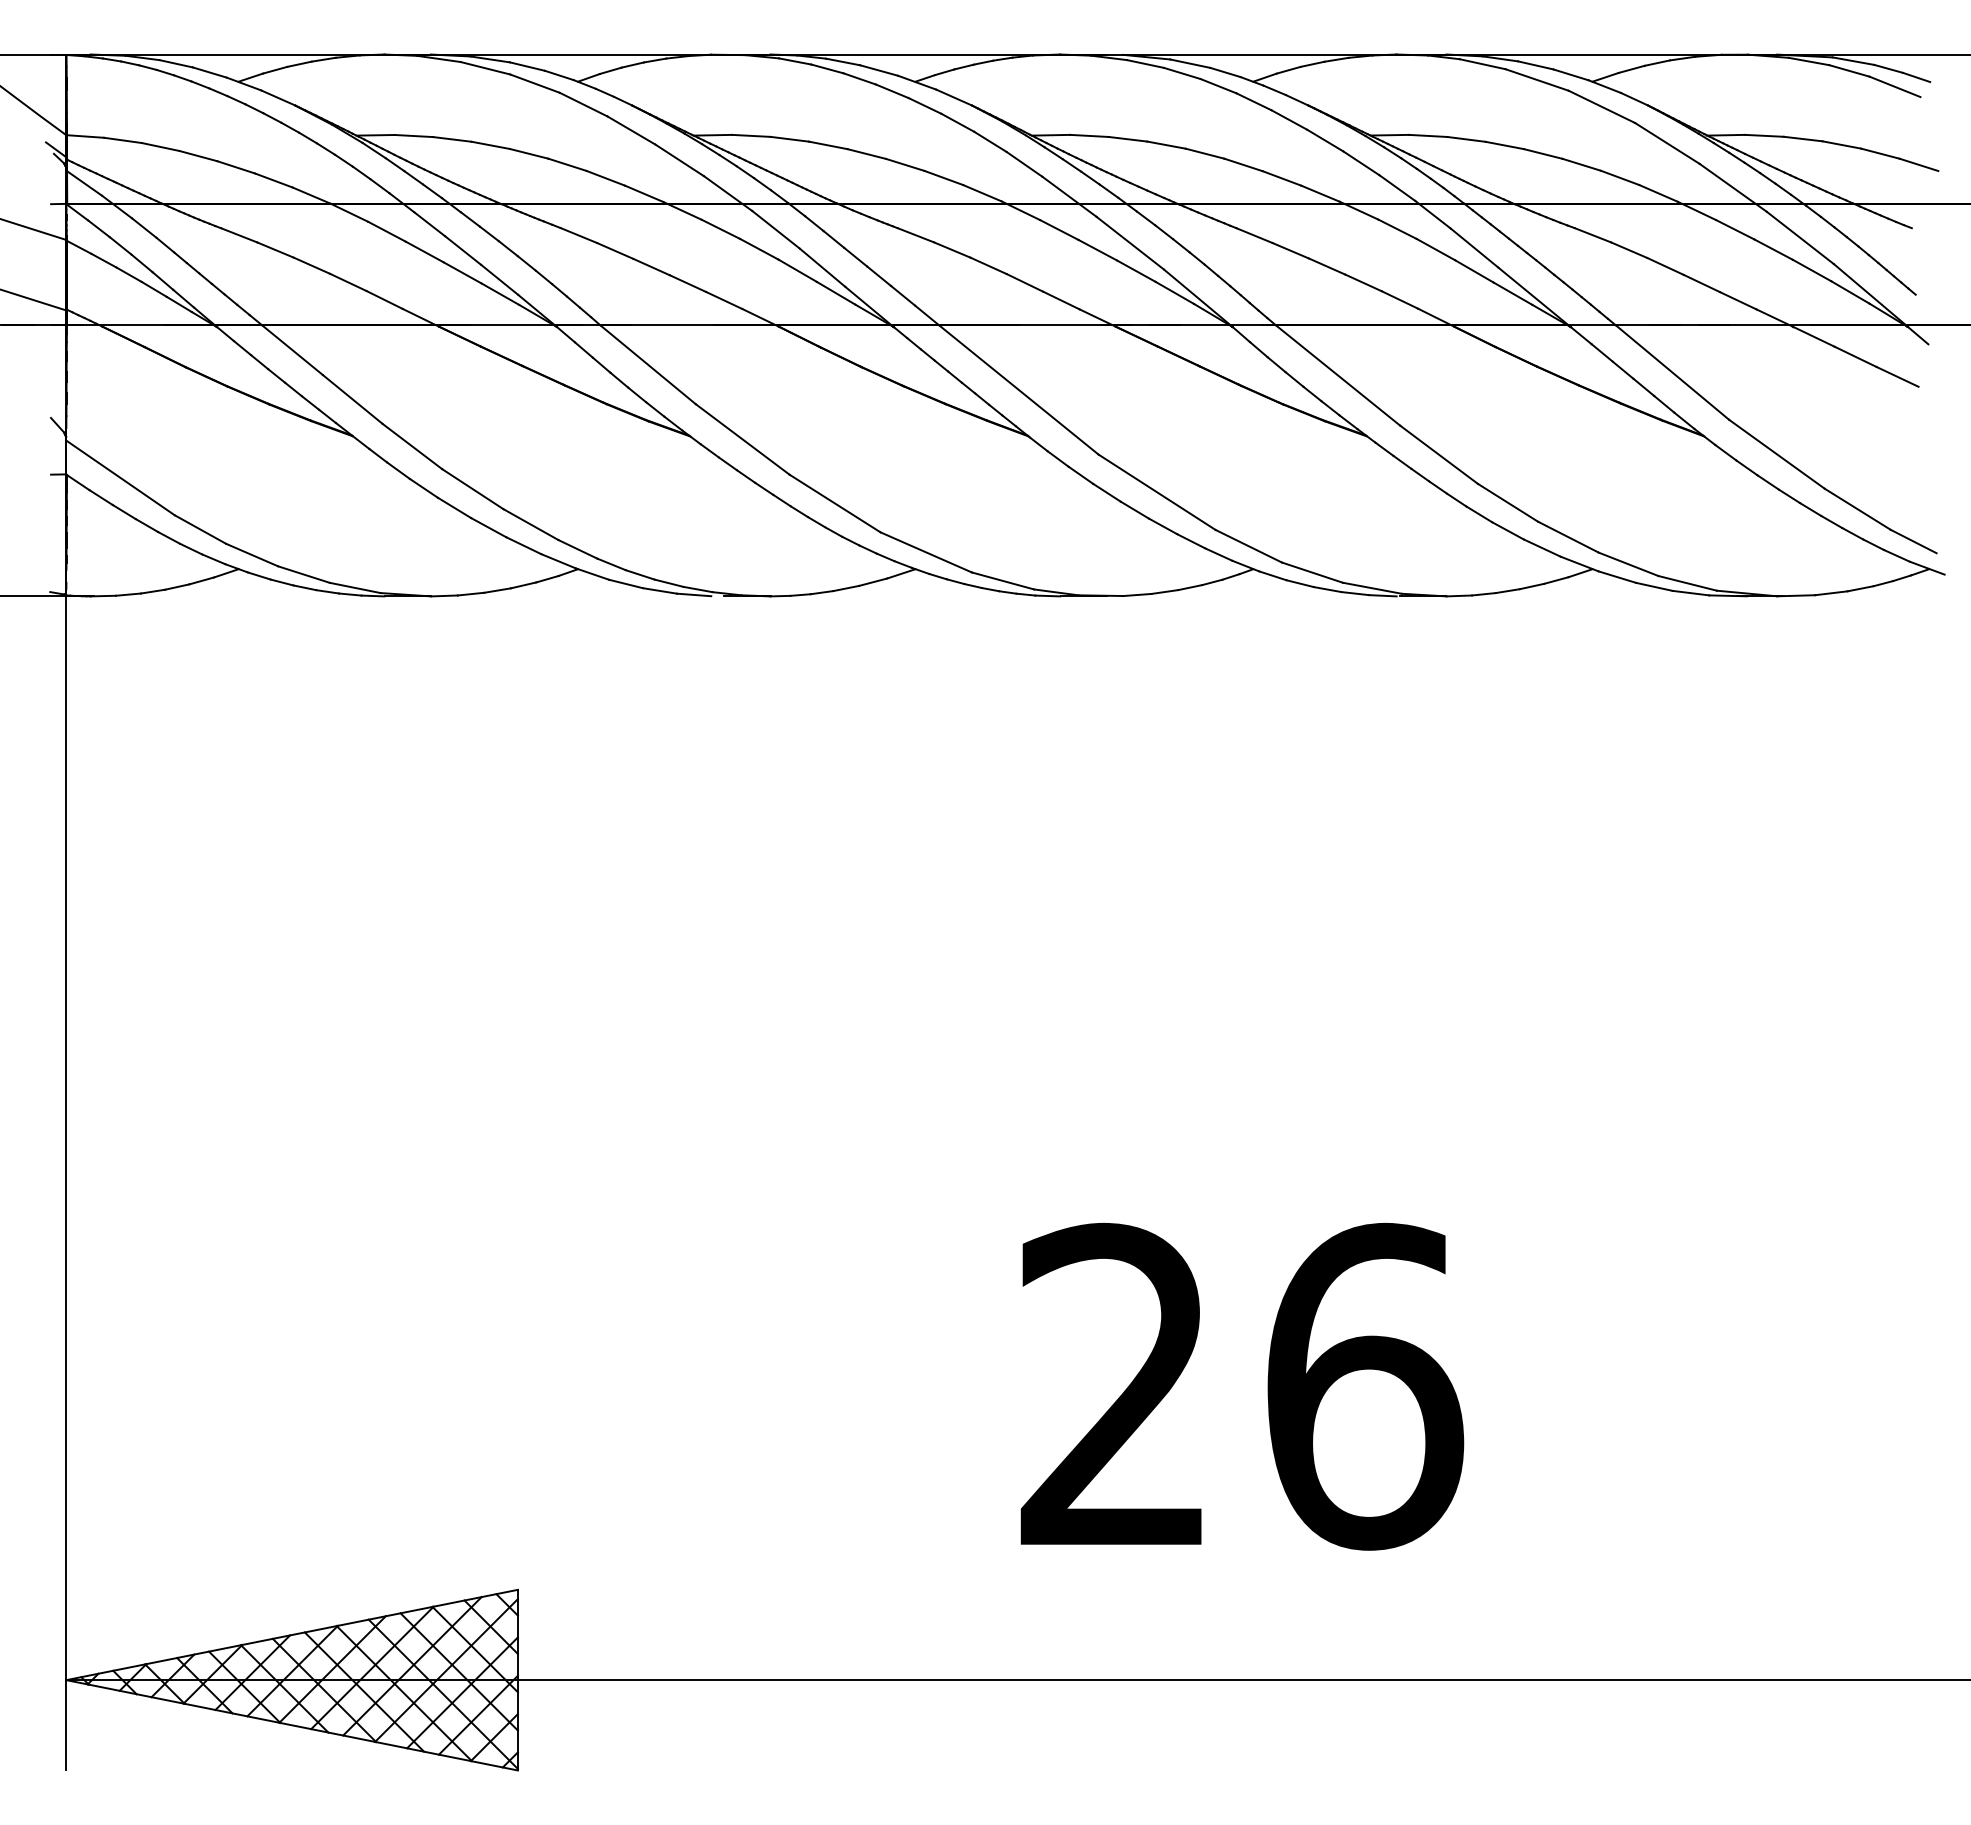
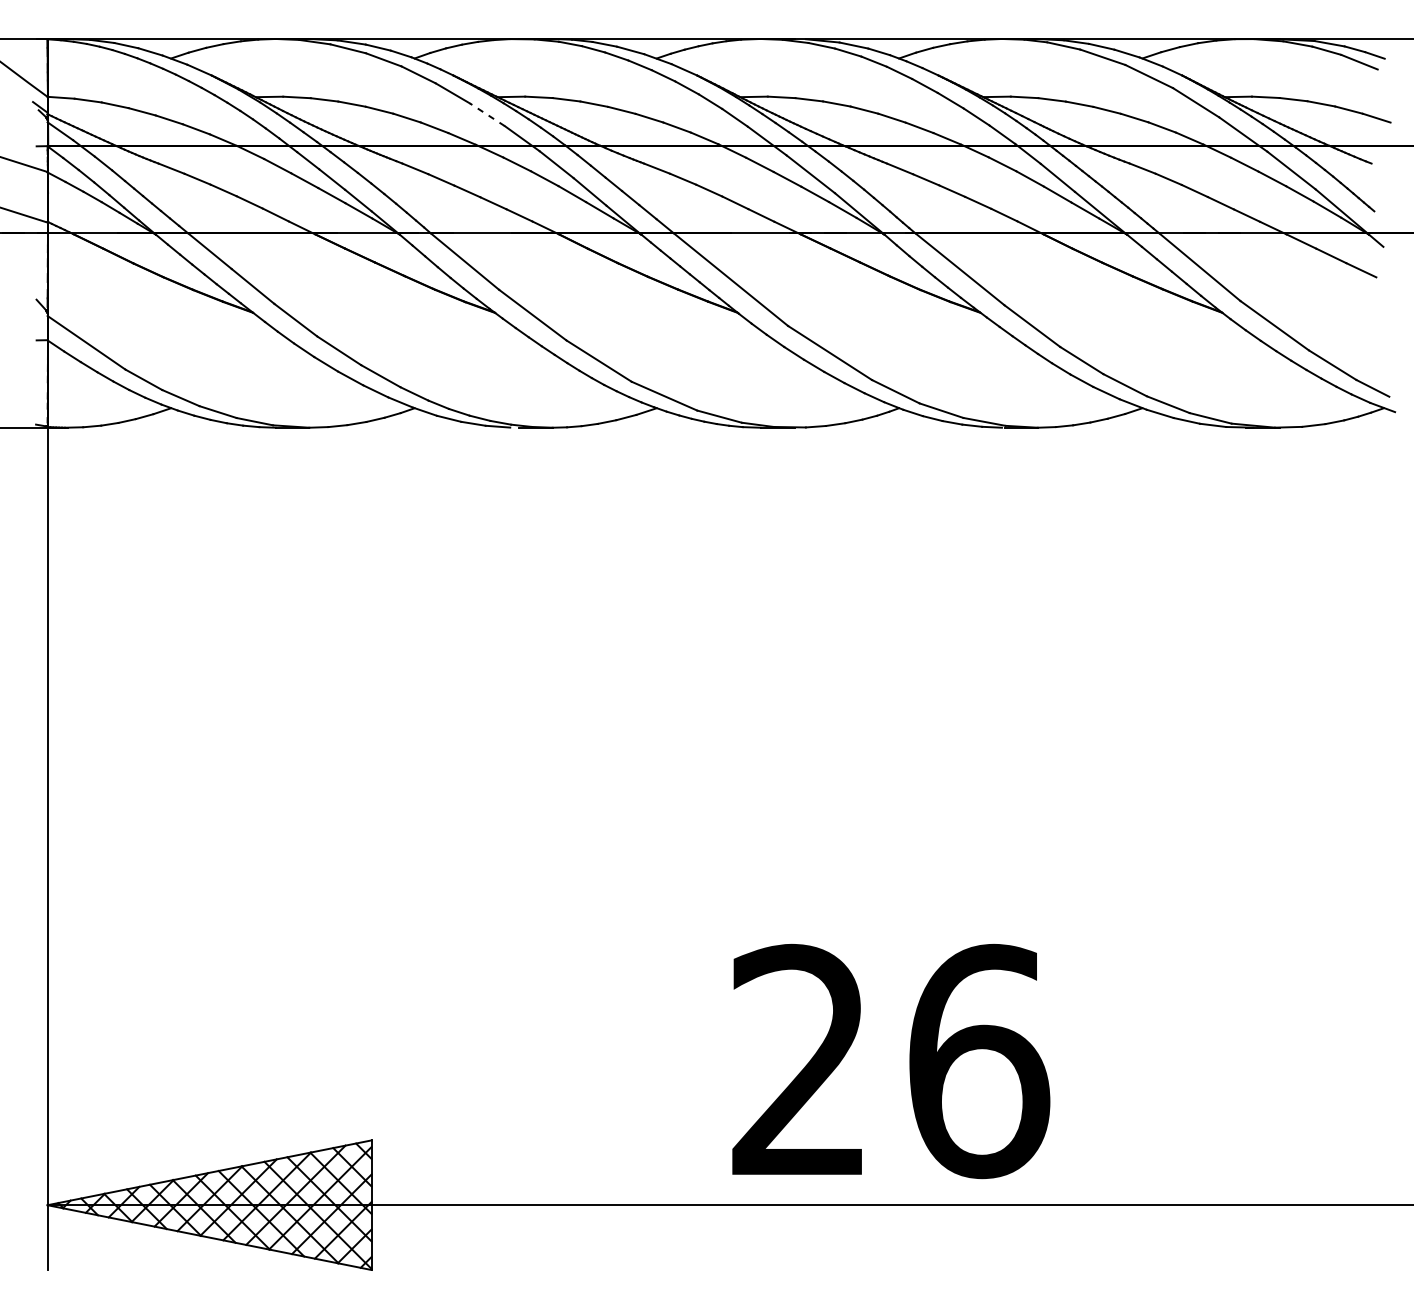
line: (679, 160) -> (487, 115), solid -> dashed
text: (1242, 1386) -> (891, 1061), moved

